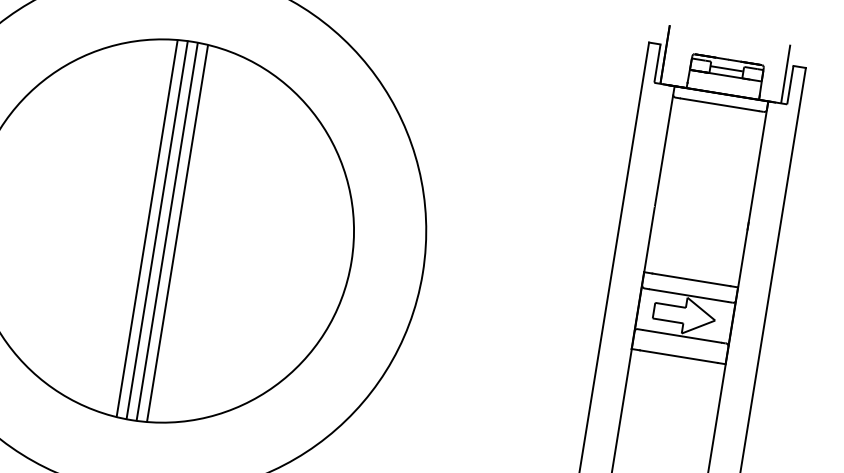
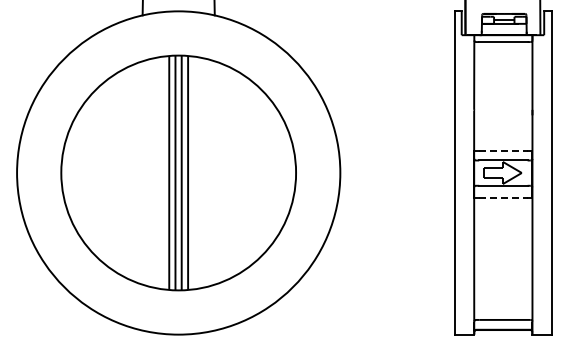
line: (691, 279) -> (503, 150), solid -> dashed
line: (679, 356) -> (503, 198), solid -> dashed

